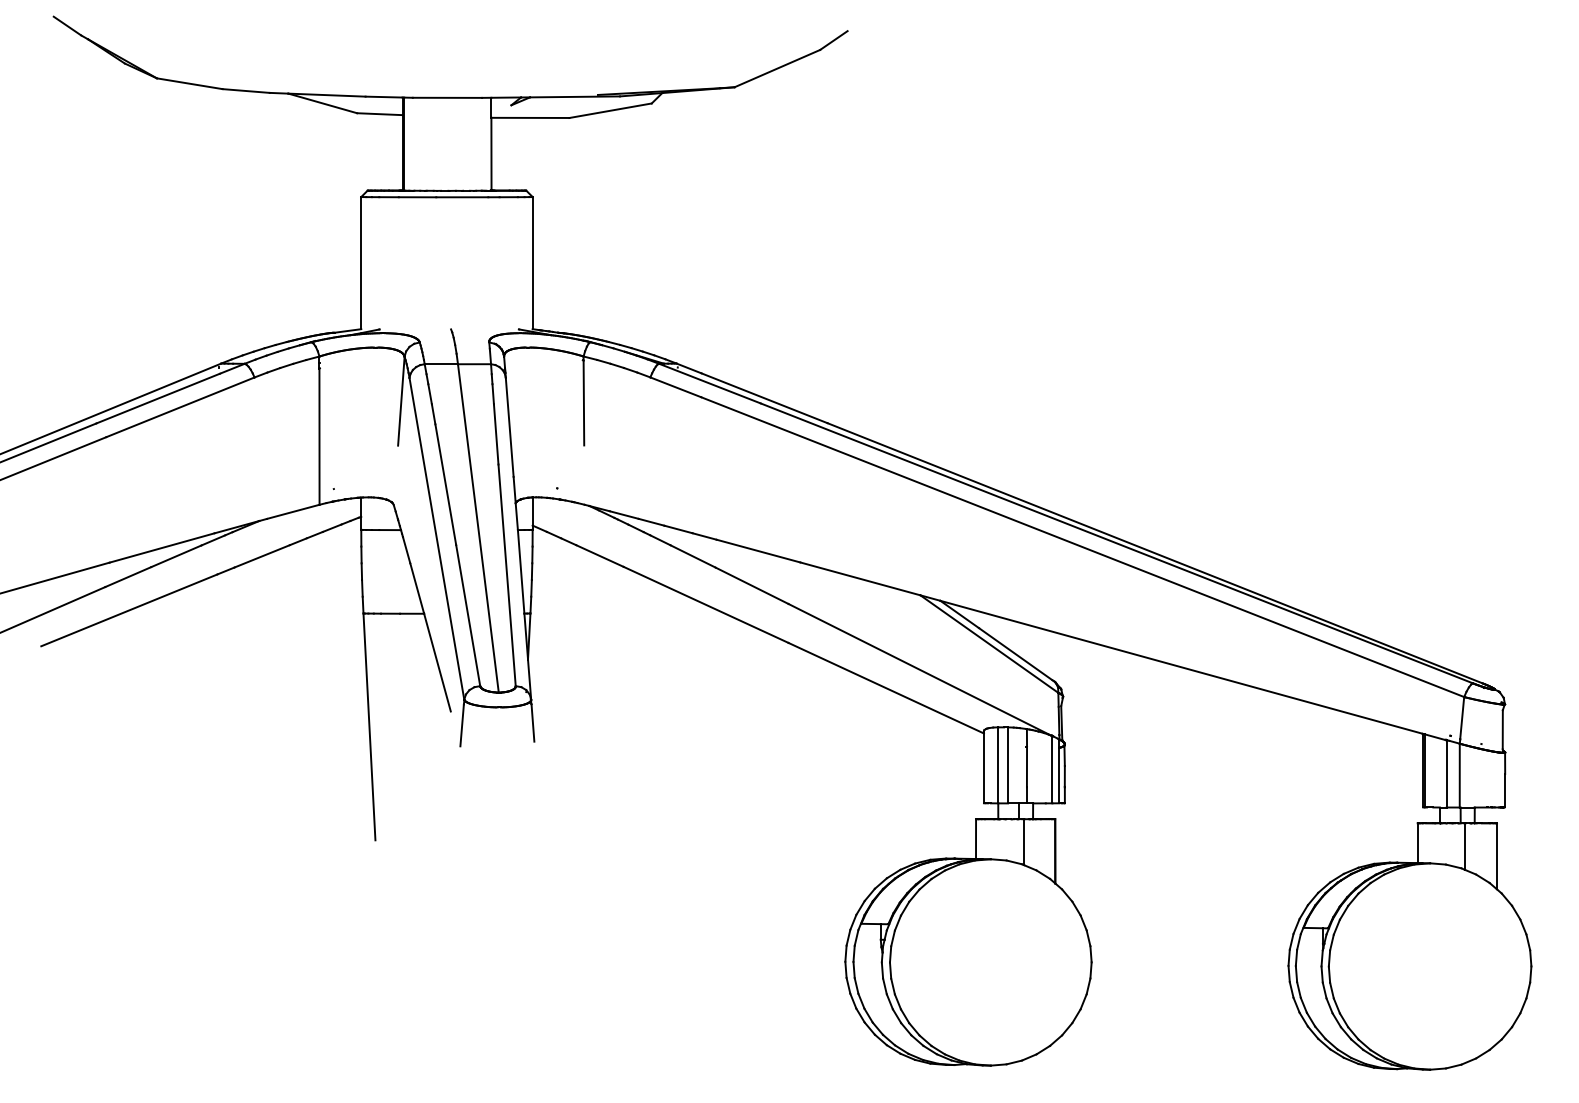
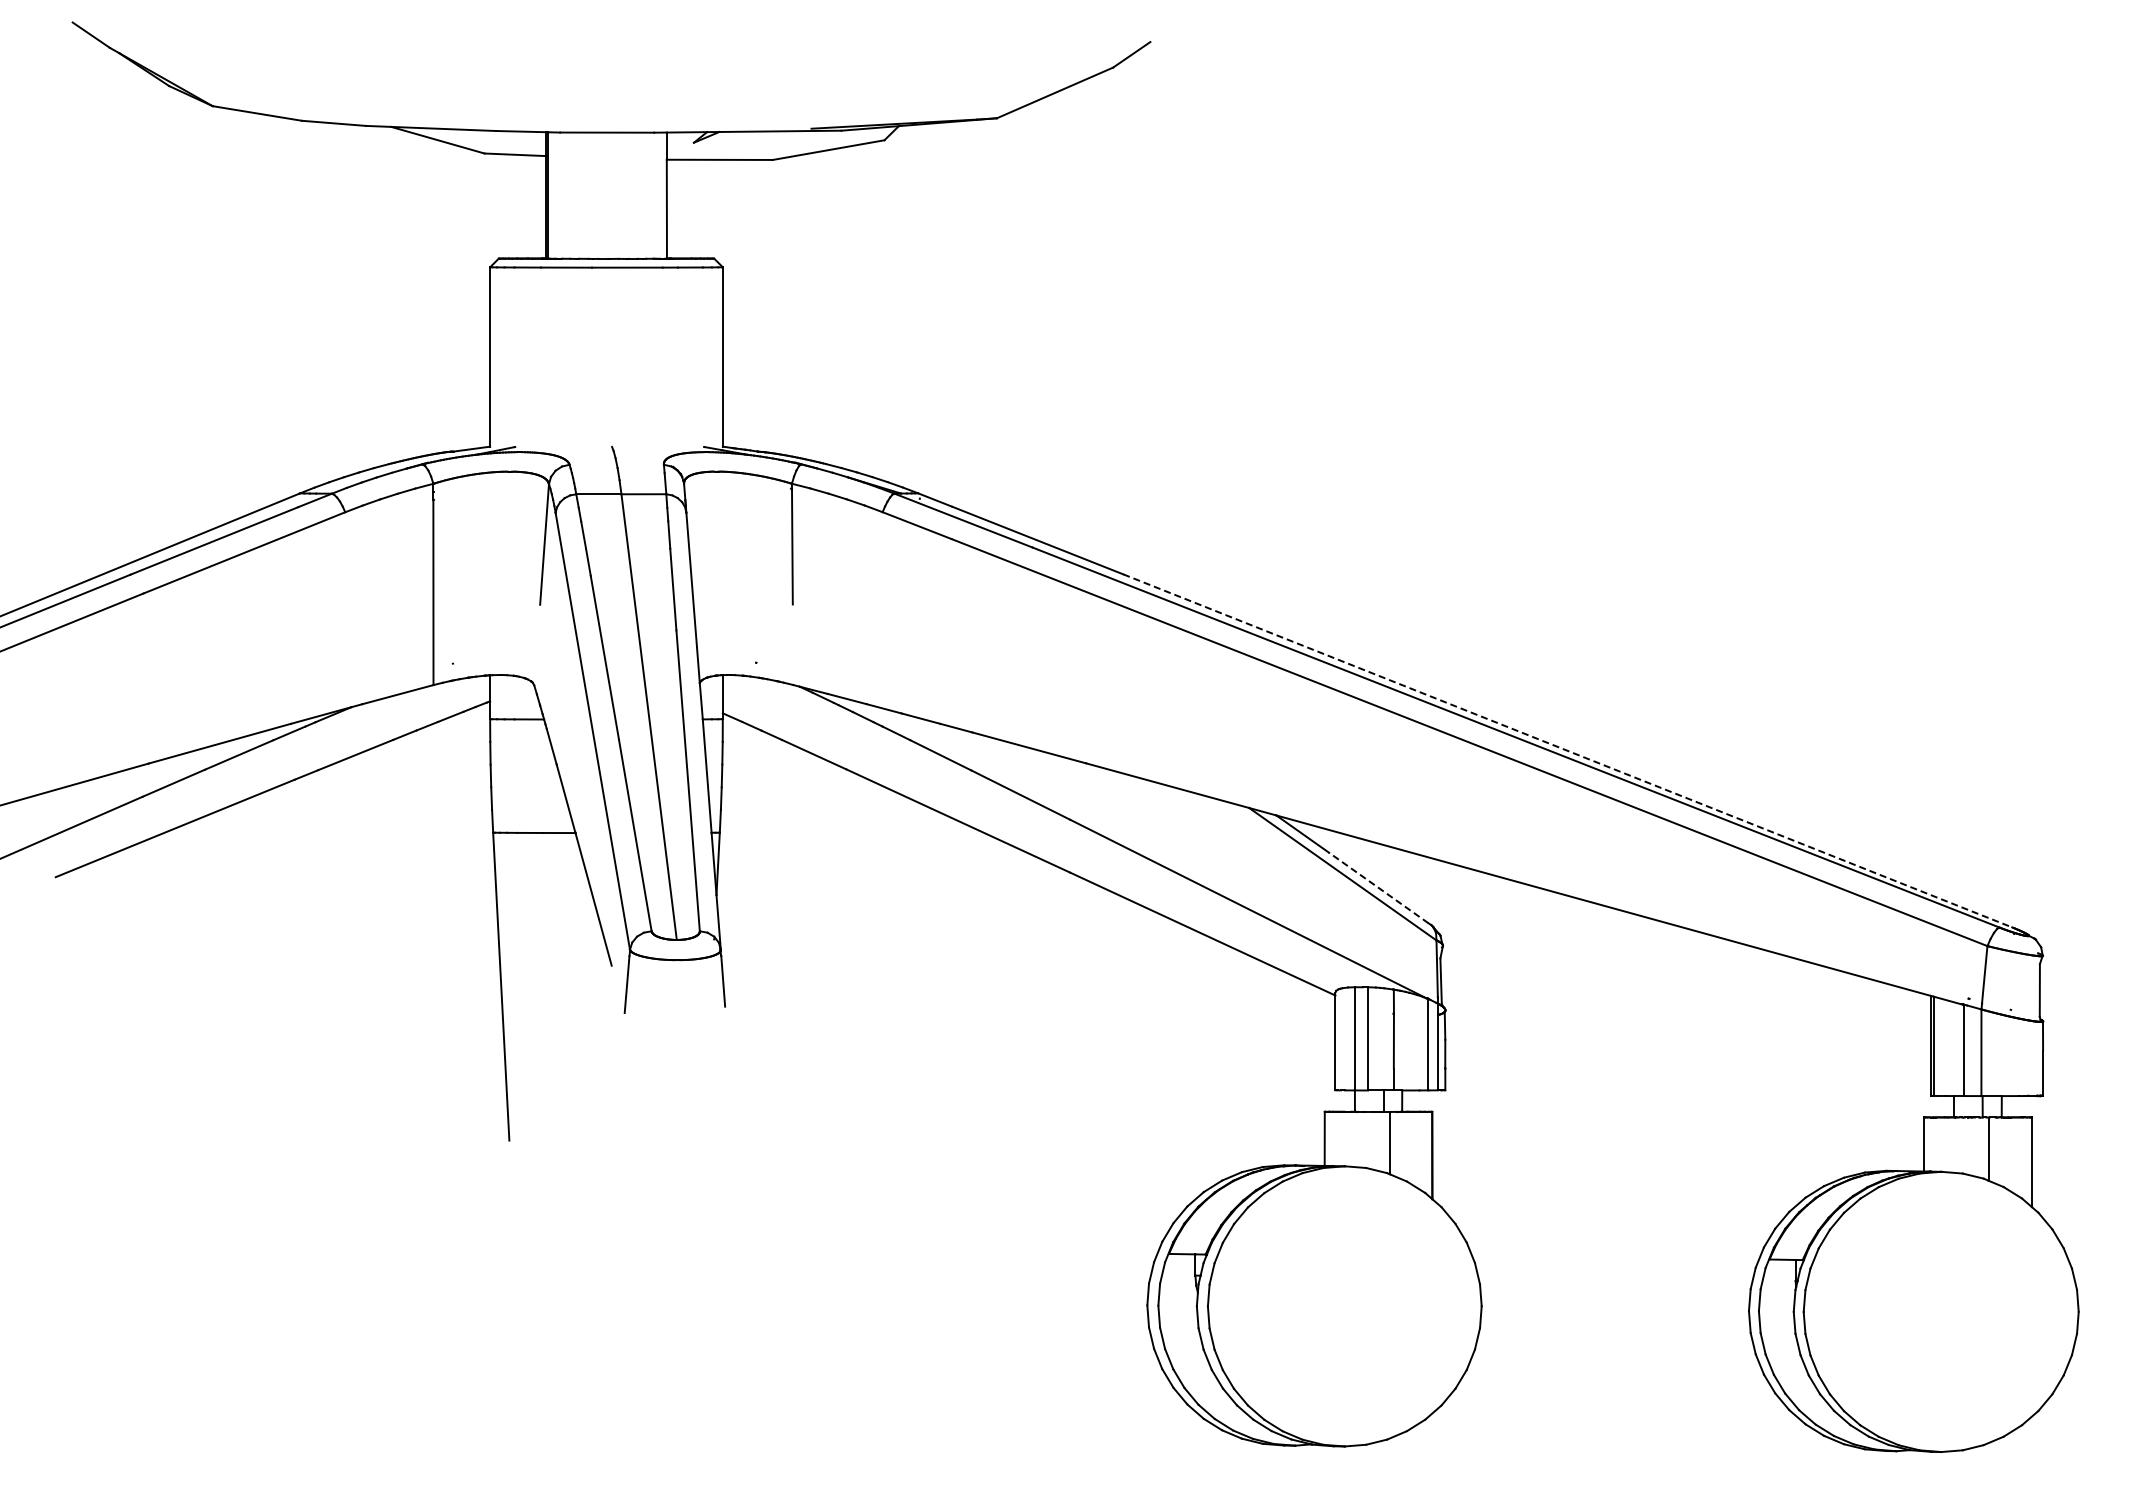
line: (1155, 553) -> (1568, 751), solid -> dashed
line: (1015, 653) -> (1378, 887), solid -> dashed

